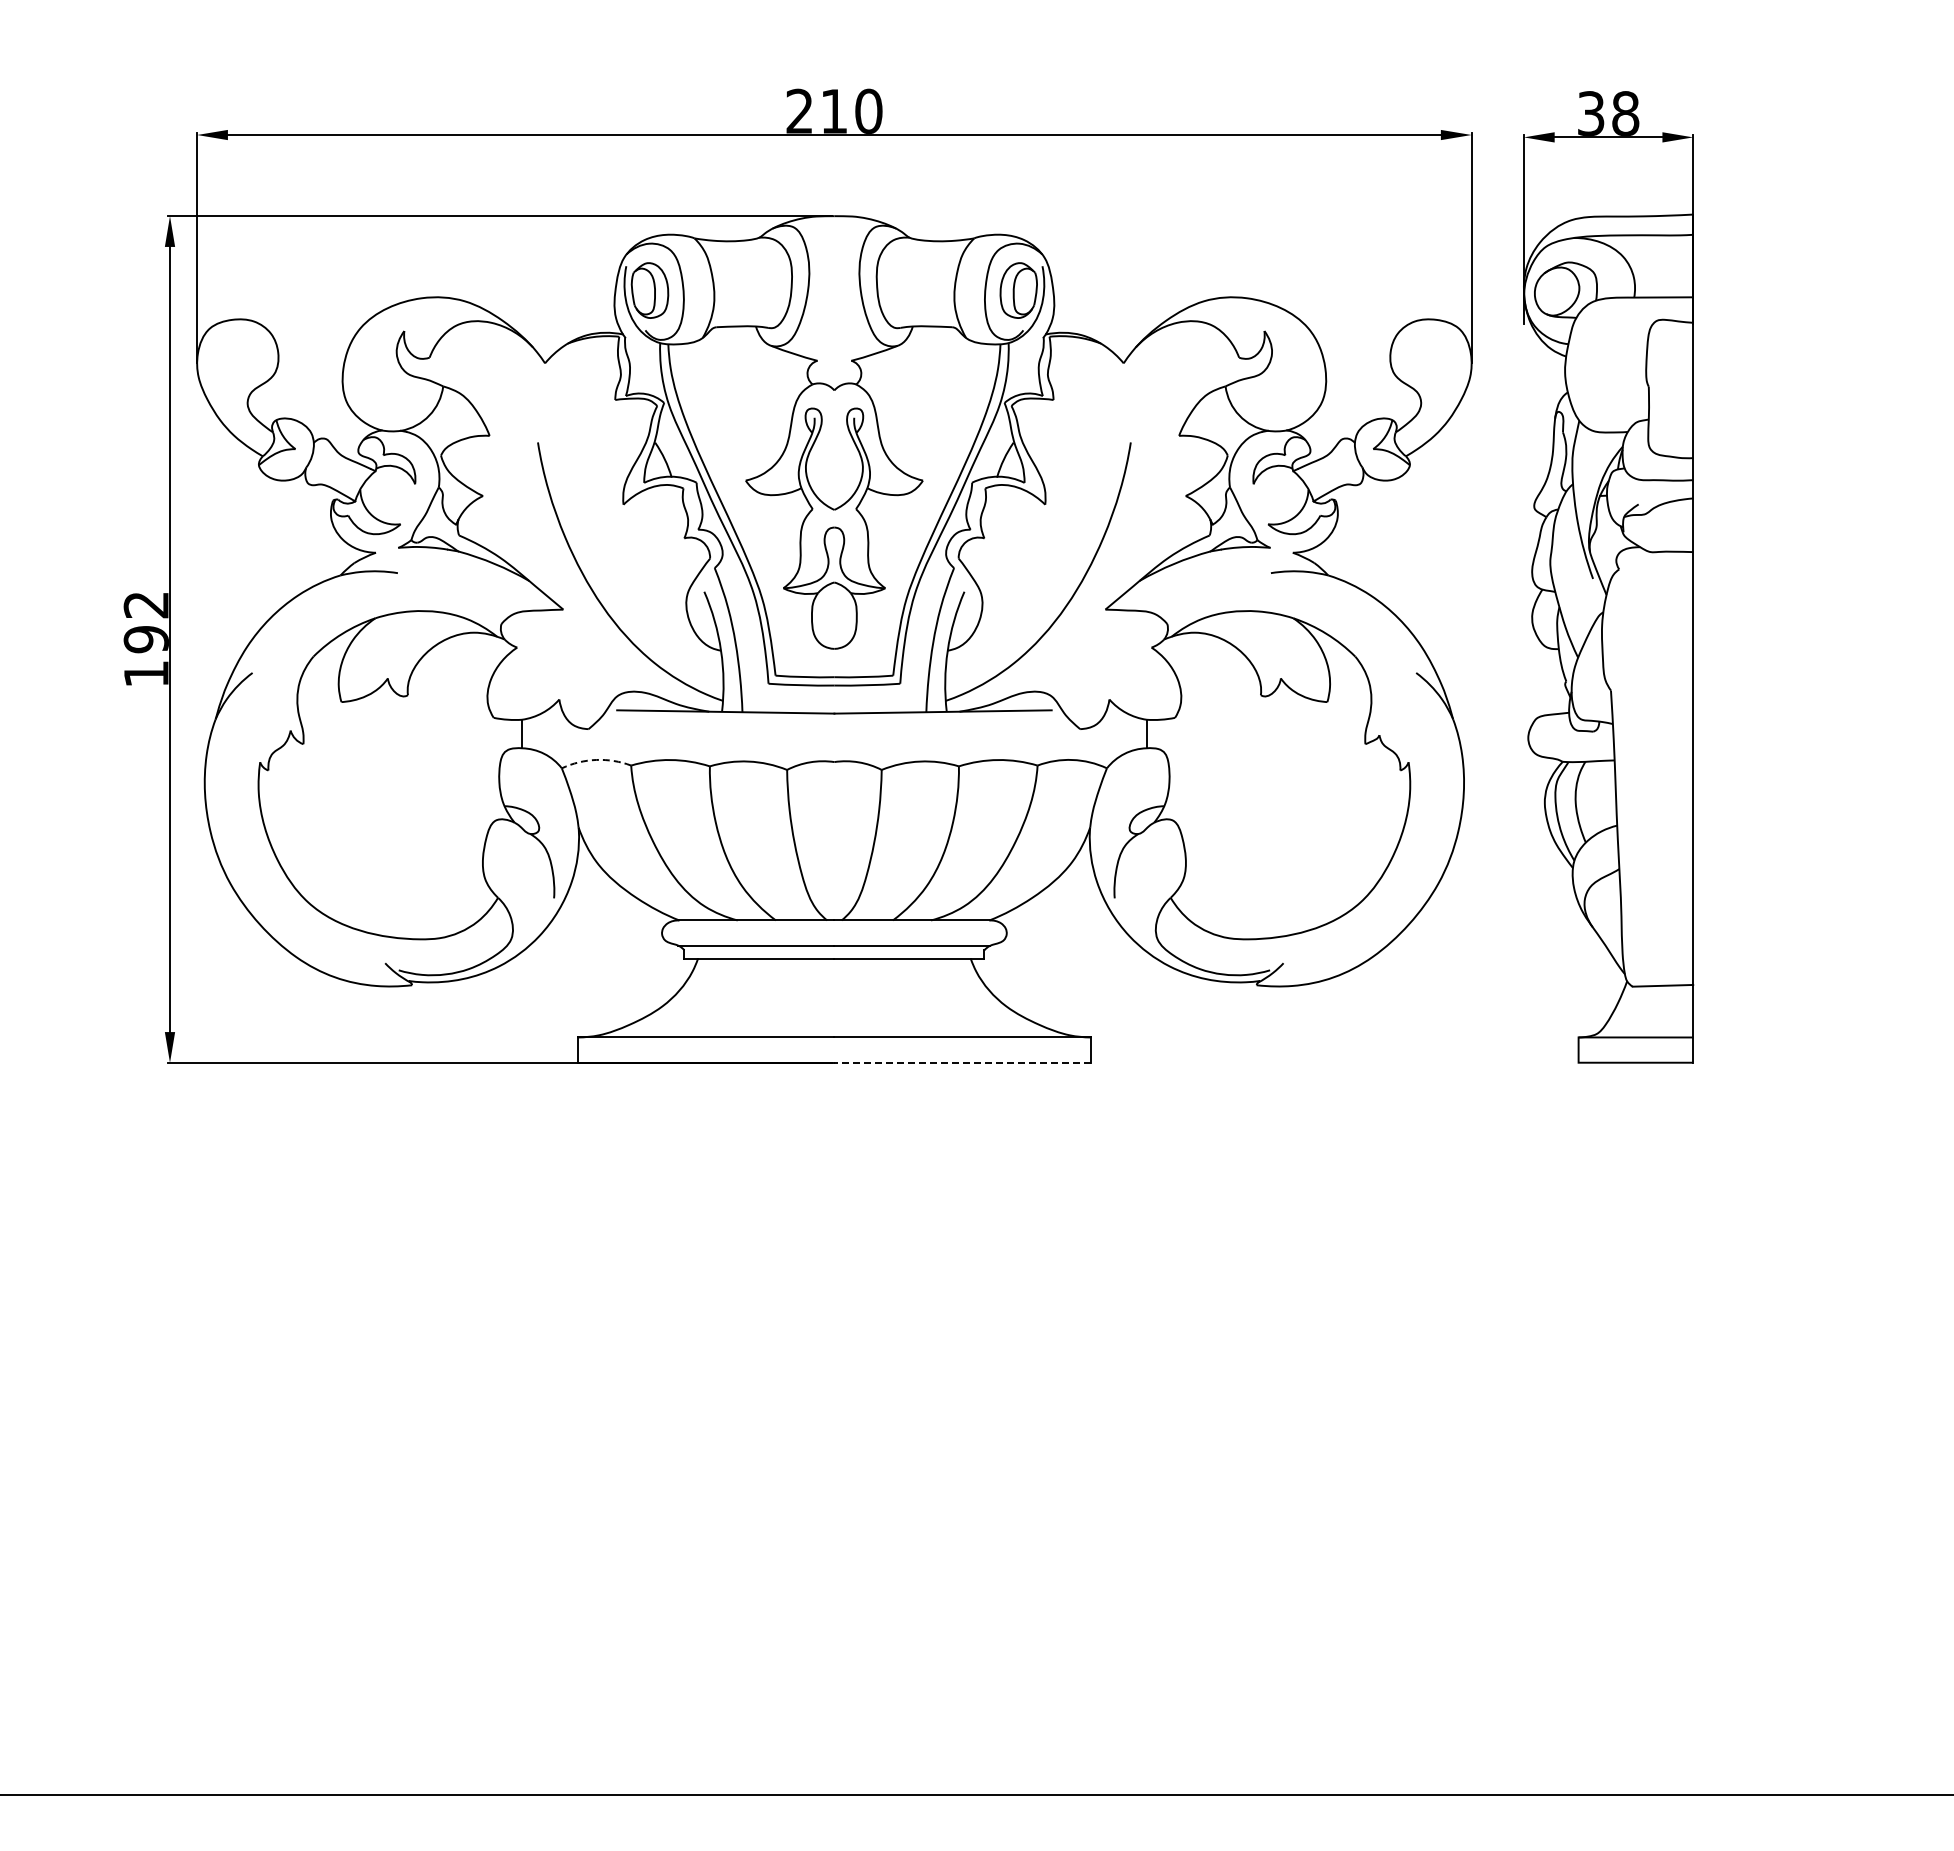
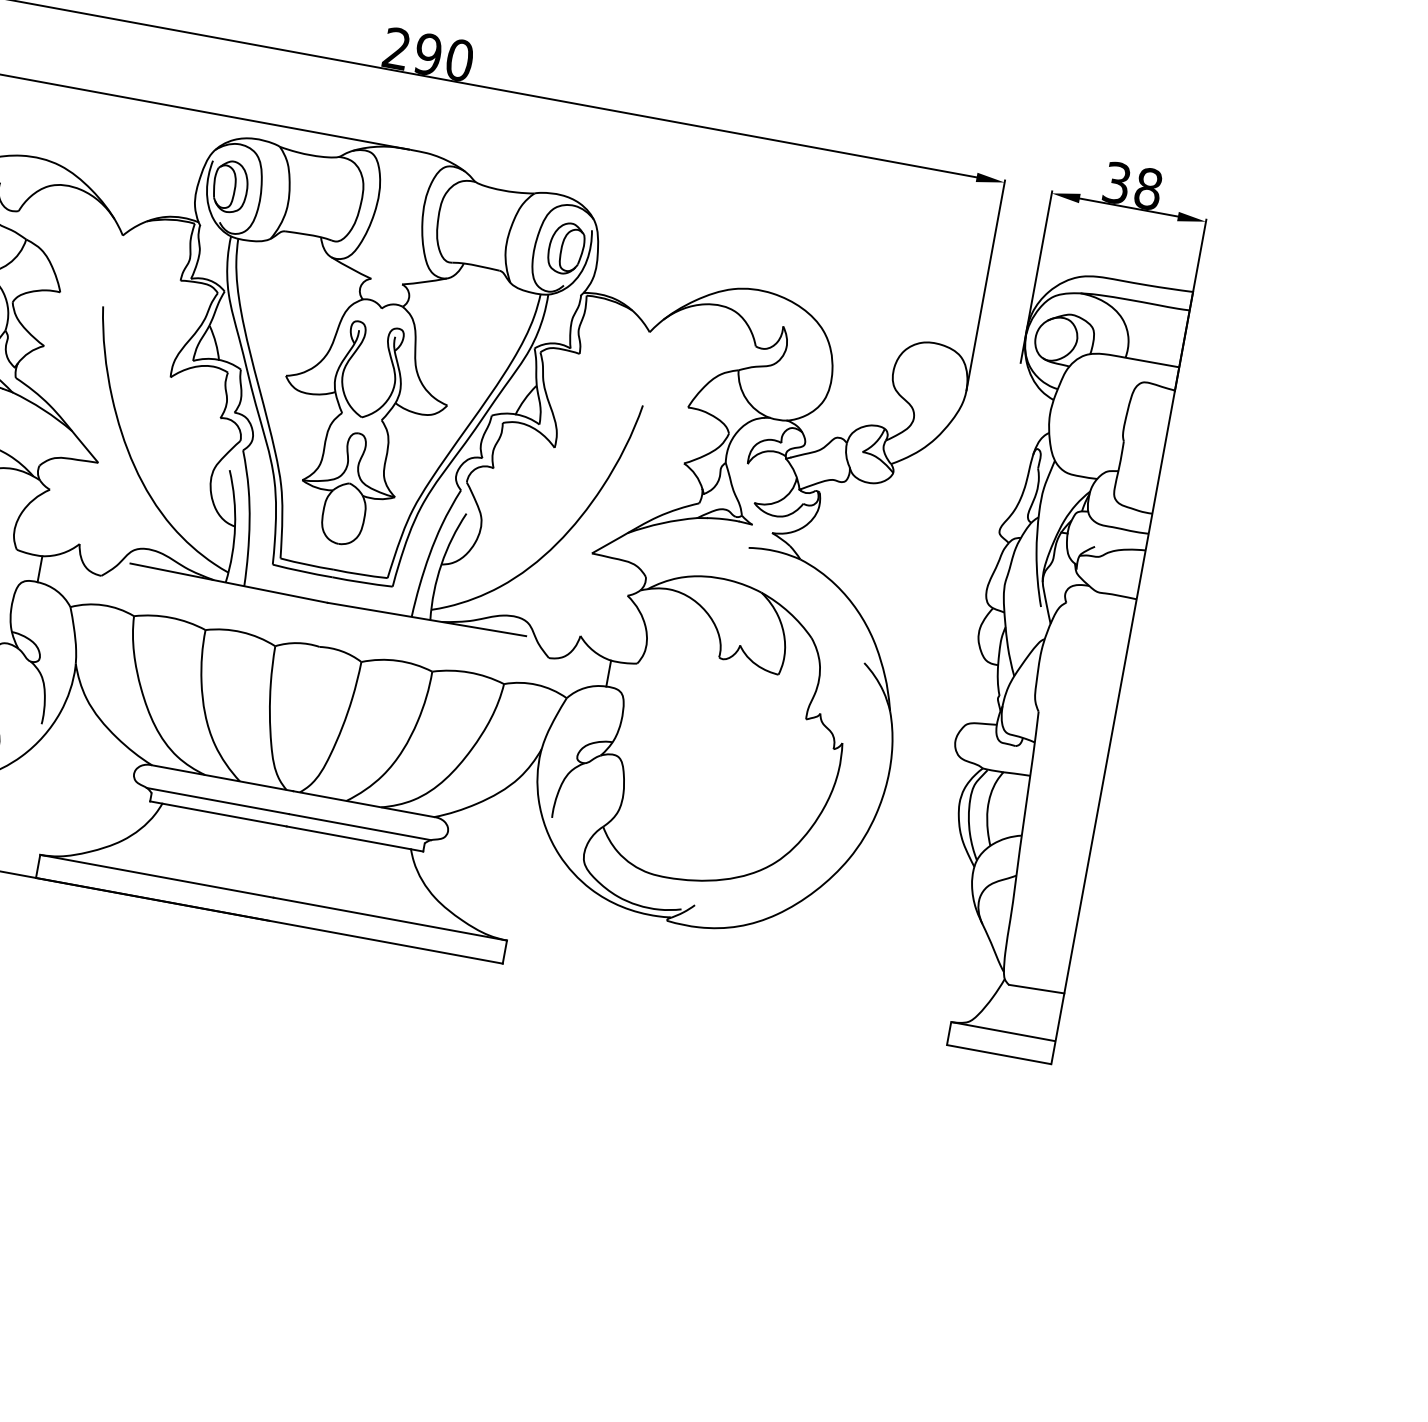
text: (833, 110) -> (427, 53), 210 -> 290
arc: (596, 759) -> (103, 604), dashed -> solid
line: (962, 1062) -> (386, 941), dashed -> solid

